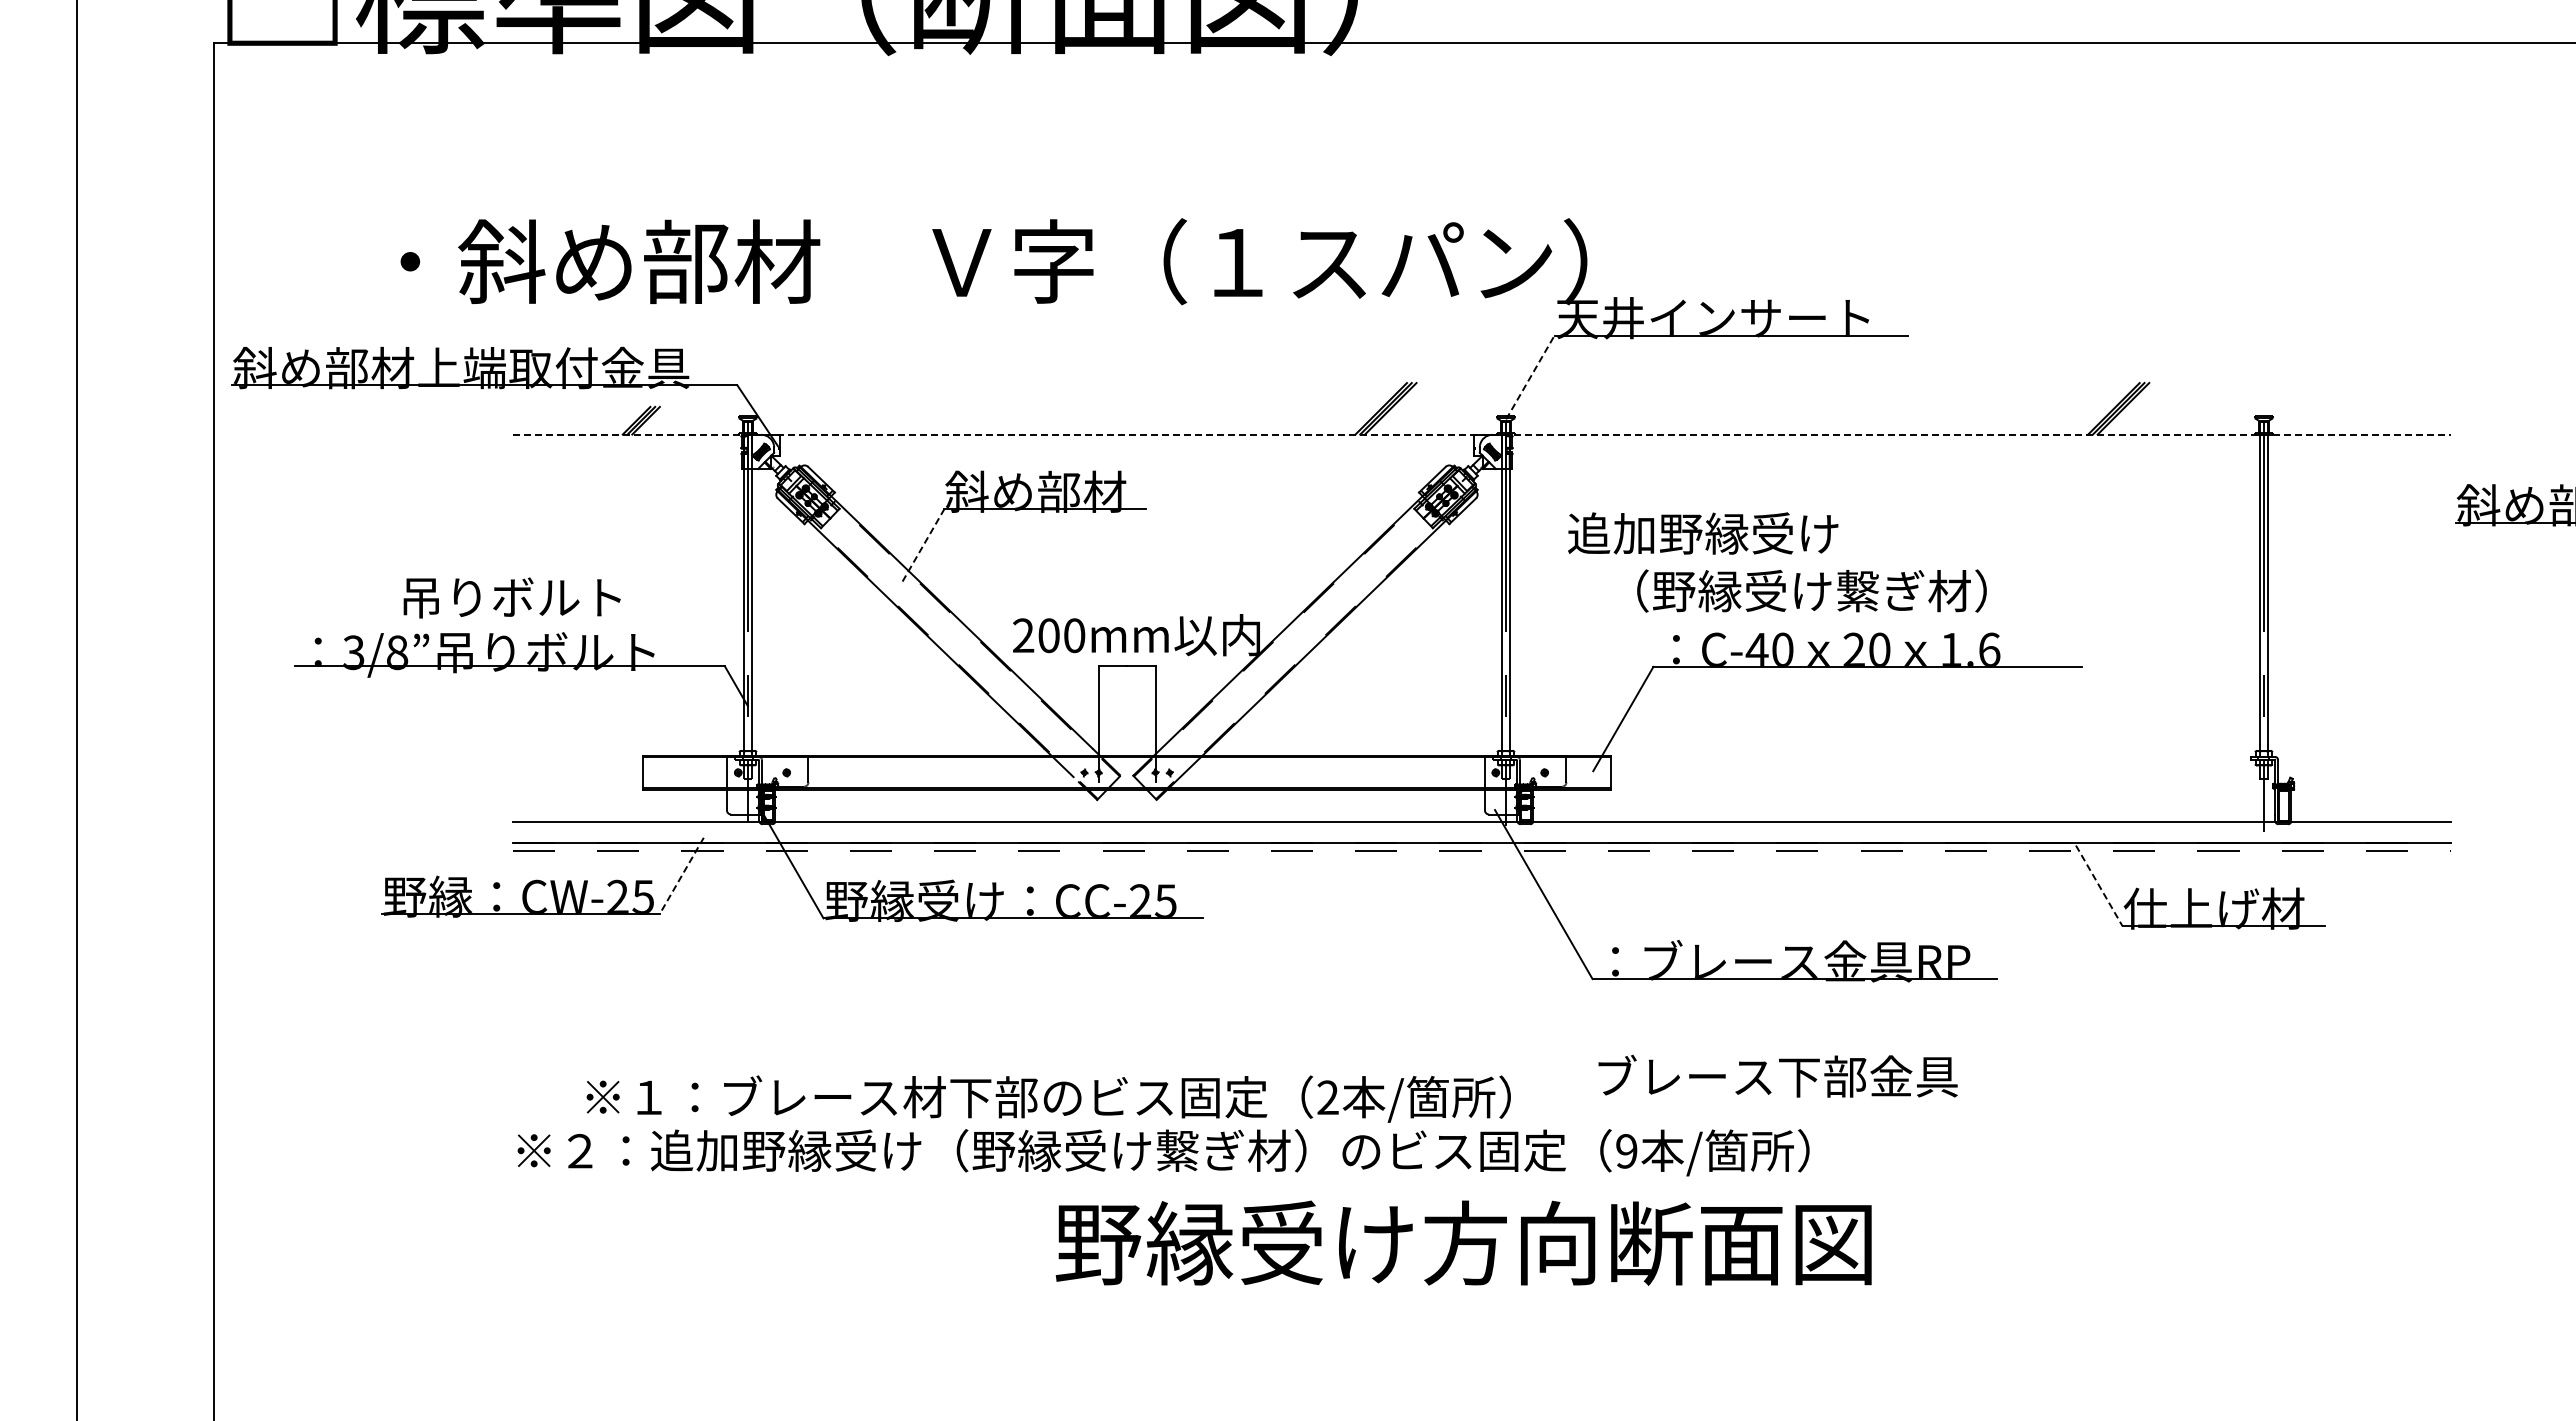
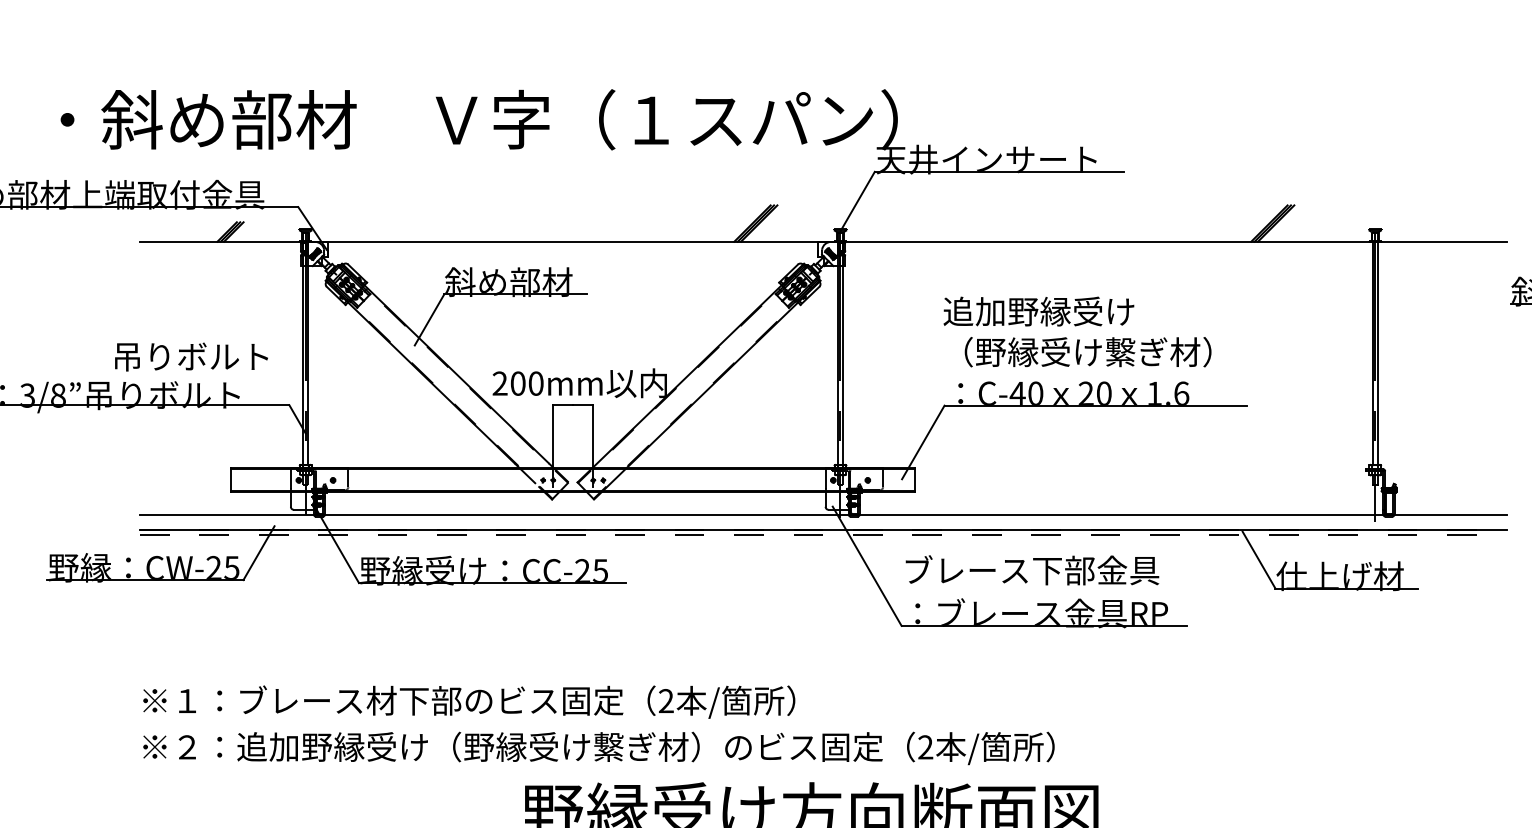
line: (1530, 377) -> (857, 201), dashed -> solid
line: (1481, 434) -> (823, 241), dashed -> solid
text: (1703, 533) -> (1039, 311), moved
line: (923, 545) -> (429, 320), dashed -> solid
text: (1811, 590) -> (1087, 351), moved
text: (511, 597) -> (191, 356), moved
line: (681, 876) -> (258, 553), dashed -> solid
line: (2099, 885) -> (1259, 559), dashed -> solid
text: (1777, 1075) -> (1032, 569), moved
text: (1048, 1098) -> (469, 701), moved
text: (1626, 1151) -> (925, 747), 9 -> 2

